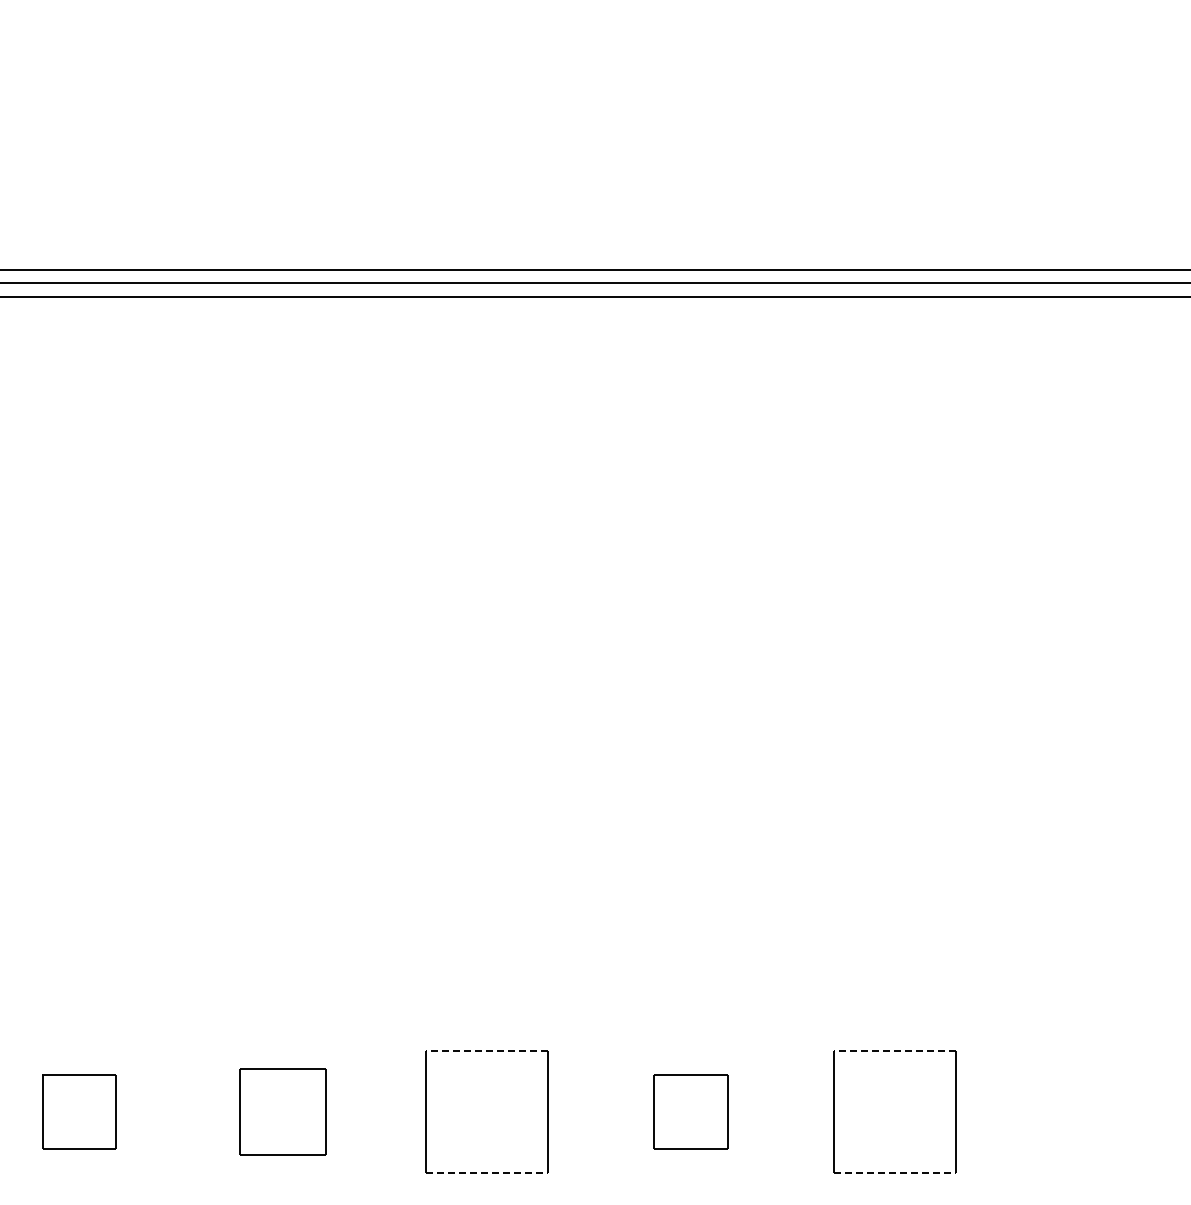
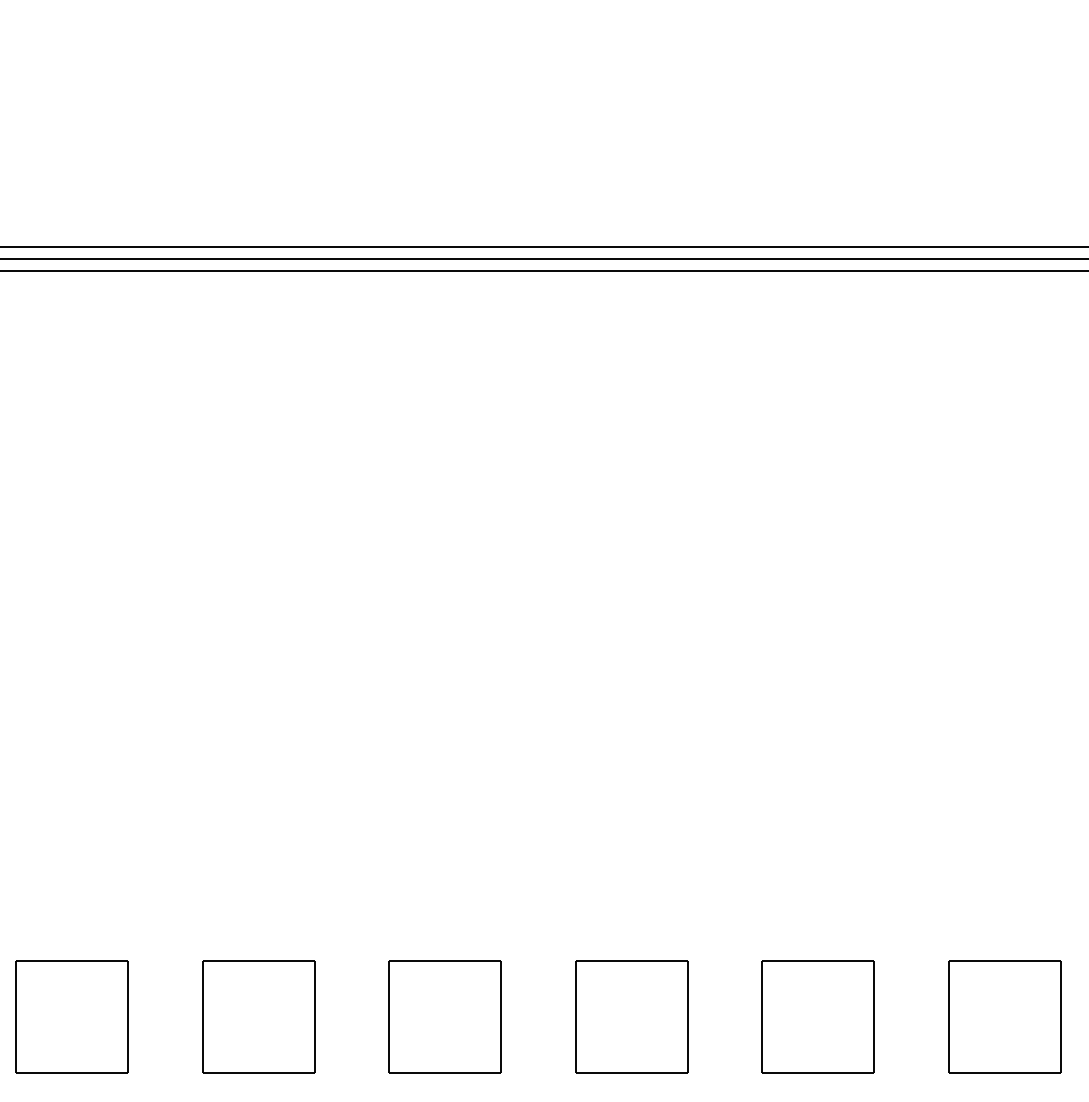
line: (486, 1051) -> (444, 961), dashed -> solid
line: (894, 1051) -> (818, 961), dashed -> solid
part: (78, 1111) -> (71, 1016), size x1.67
part: (282, 1111) -> (258, 1016), size x1.43
part: (690, 1111) -> (631, 1016), size x1.67
part: (1098, 1111) -> (1004, 1016), added
line: (487, 1173) -> (445, 1073), dashed -> solid
line: (895, 1173) -> (818, 1073), dashed -> solid

